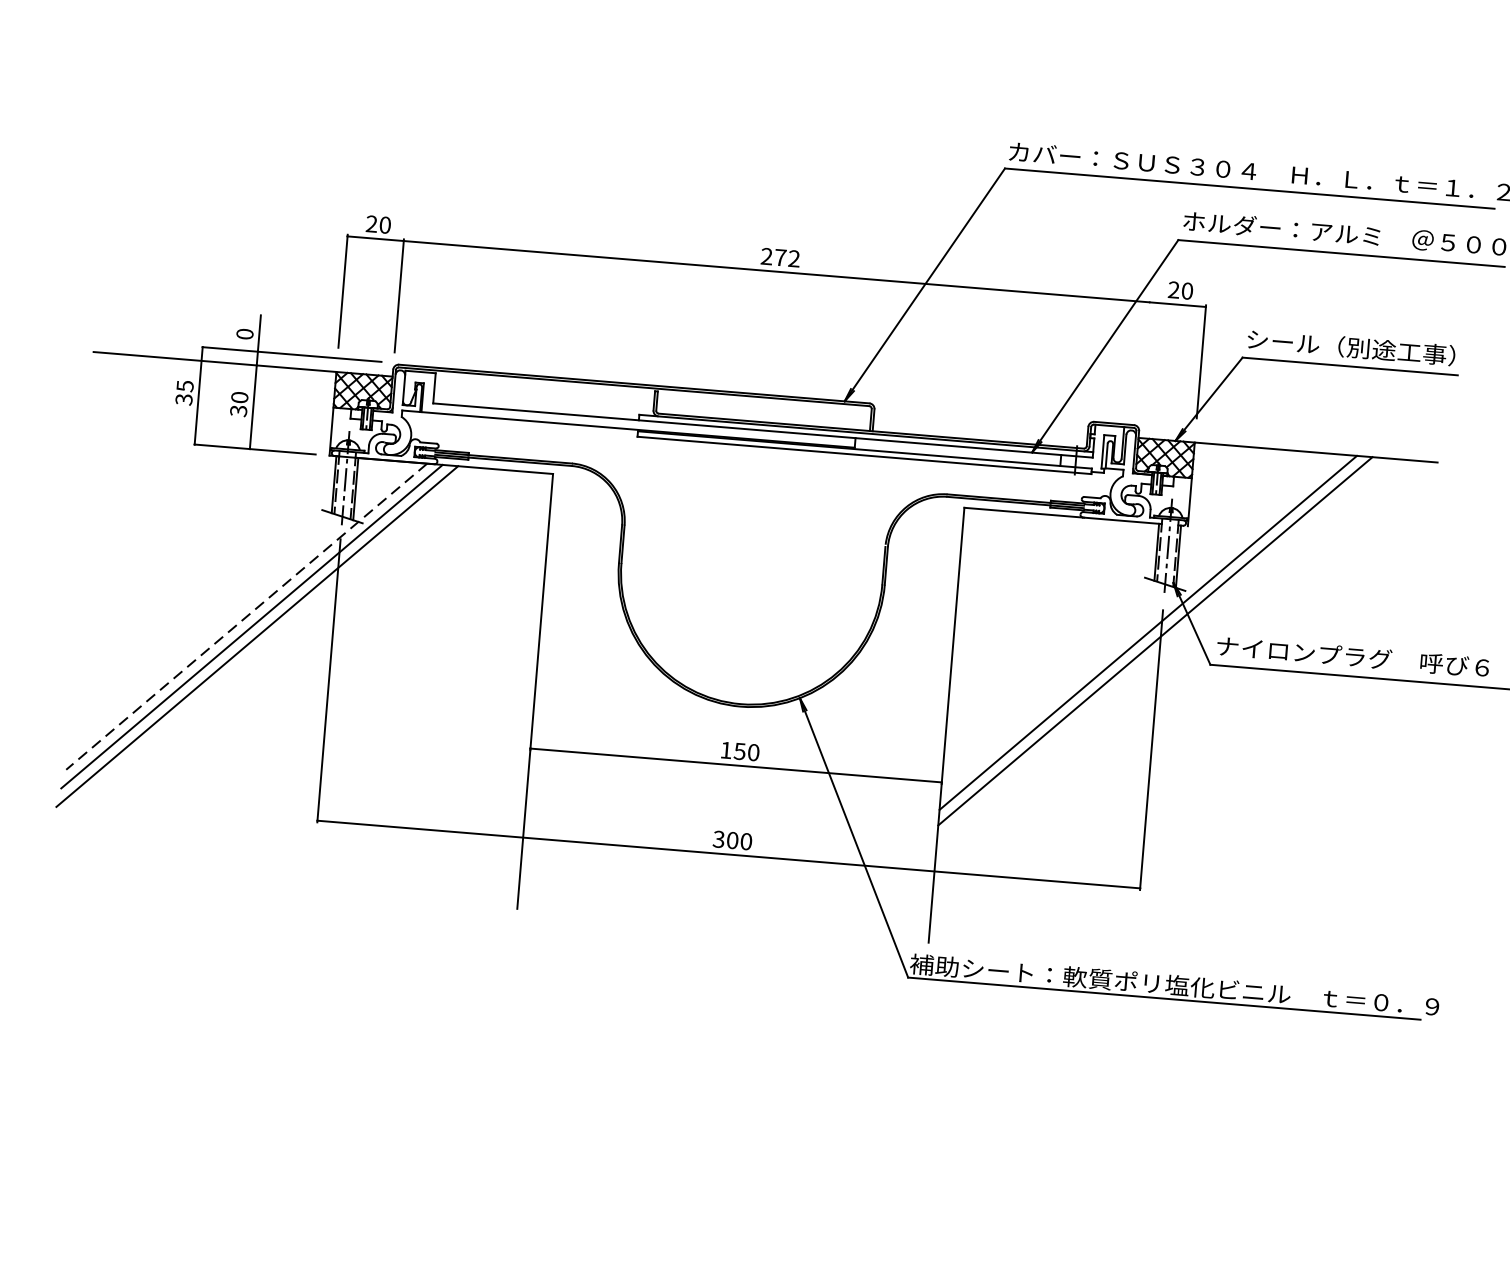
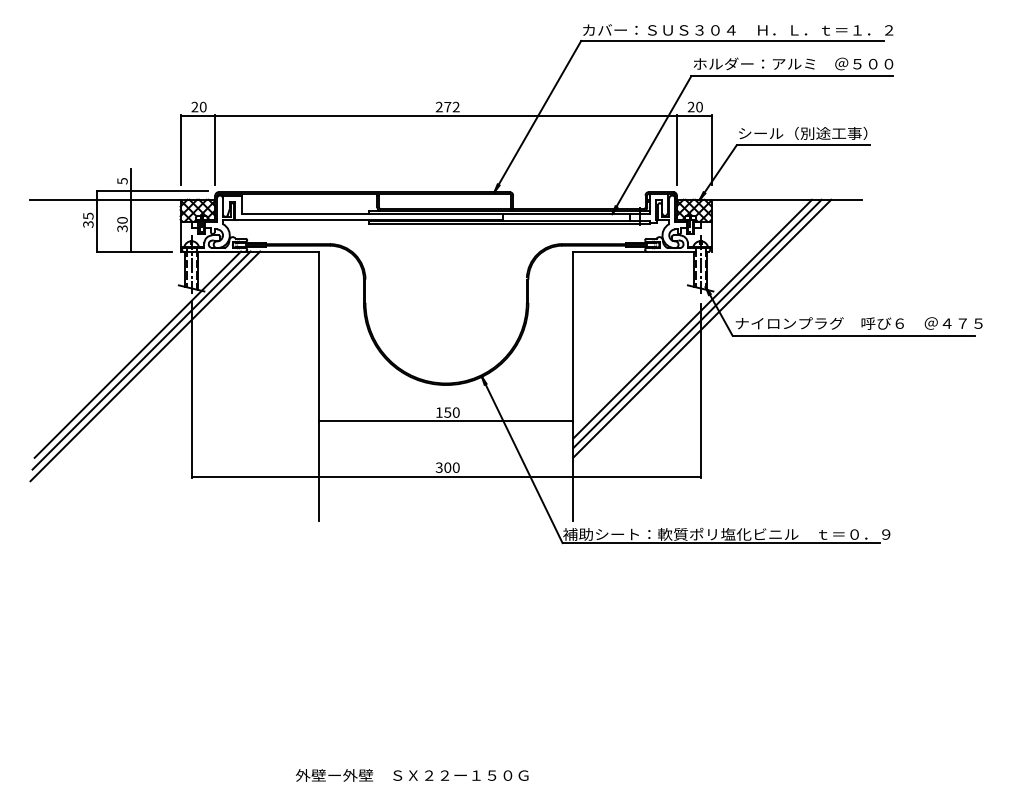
text: (244, 334) -> (122, 181), 0 -> 5
line: (1144, 356) -> (676, 149), added
line: (246, 616) -> (137, 354), dashed -> solid
line: (1162, 649) -> (702, 328), added

